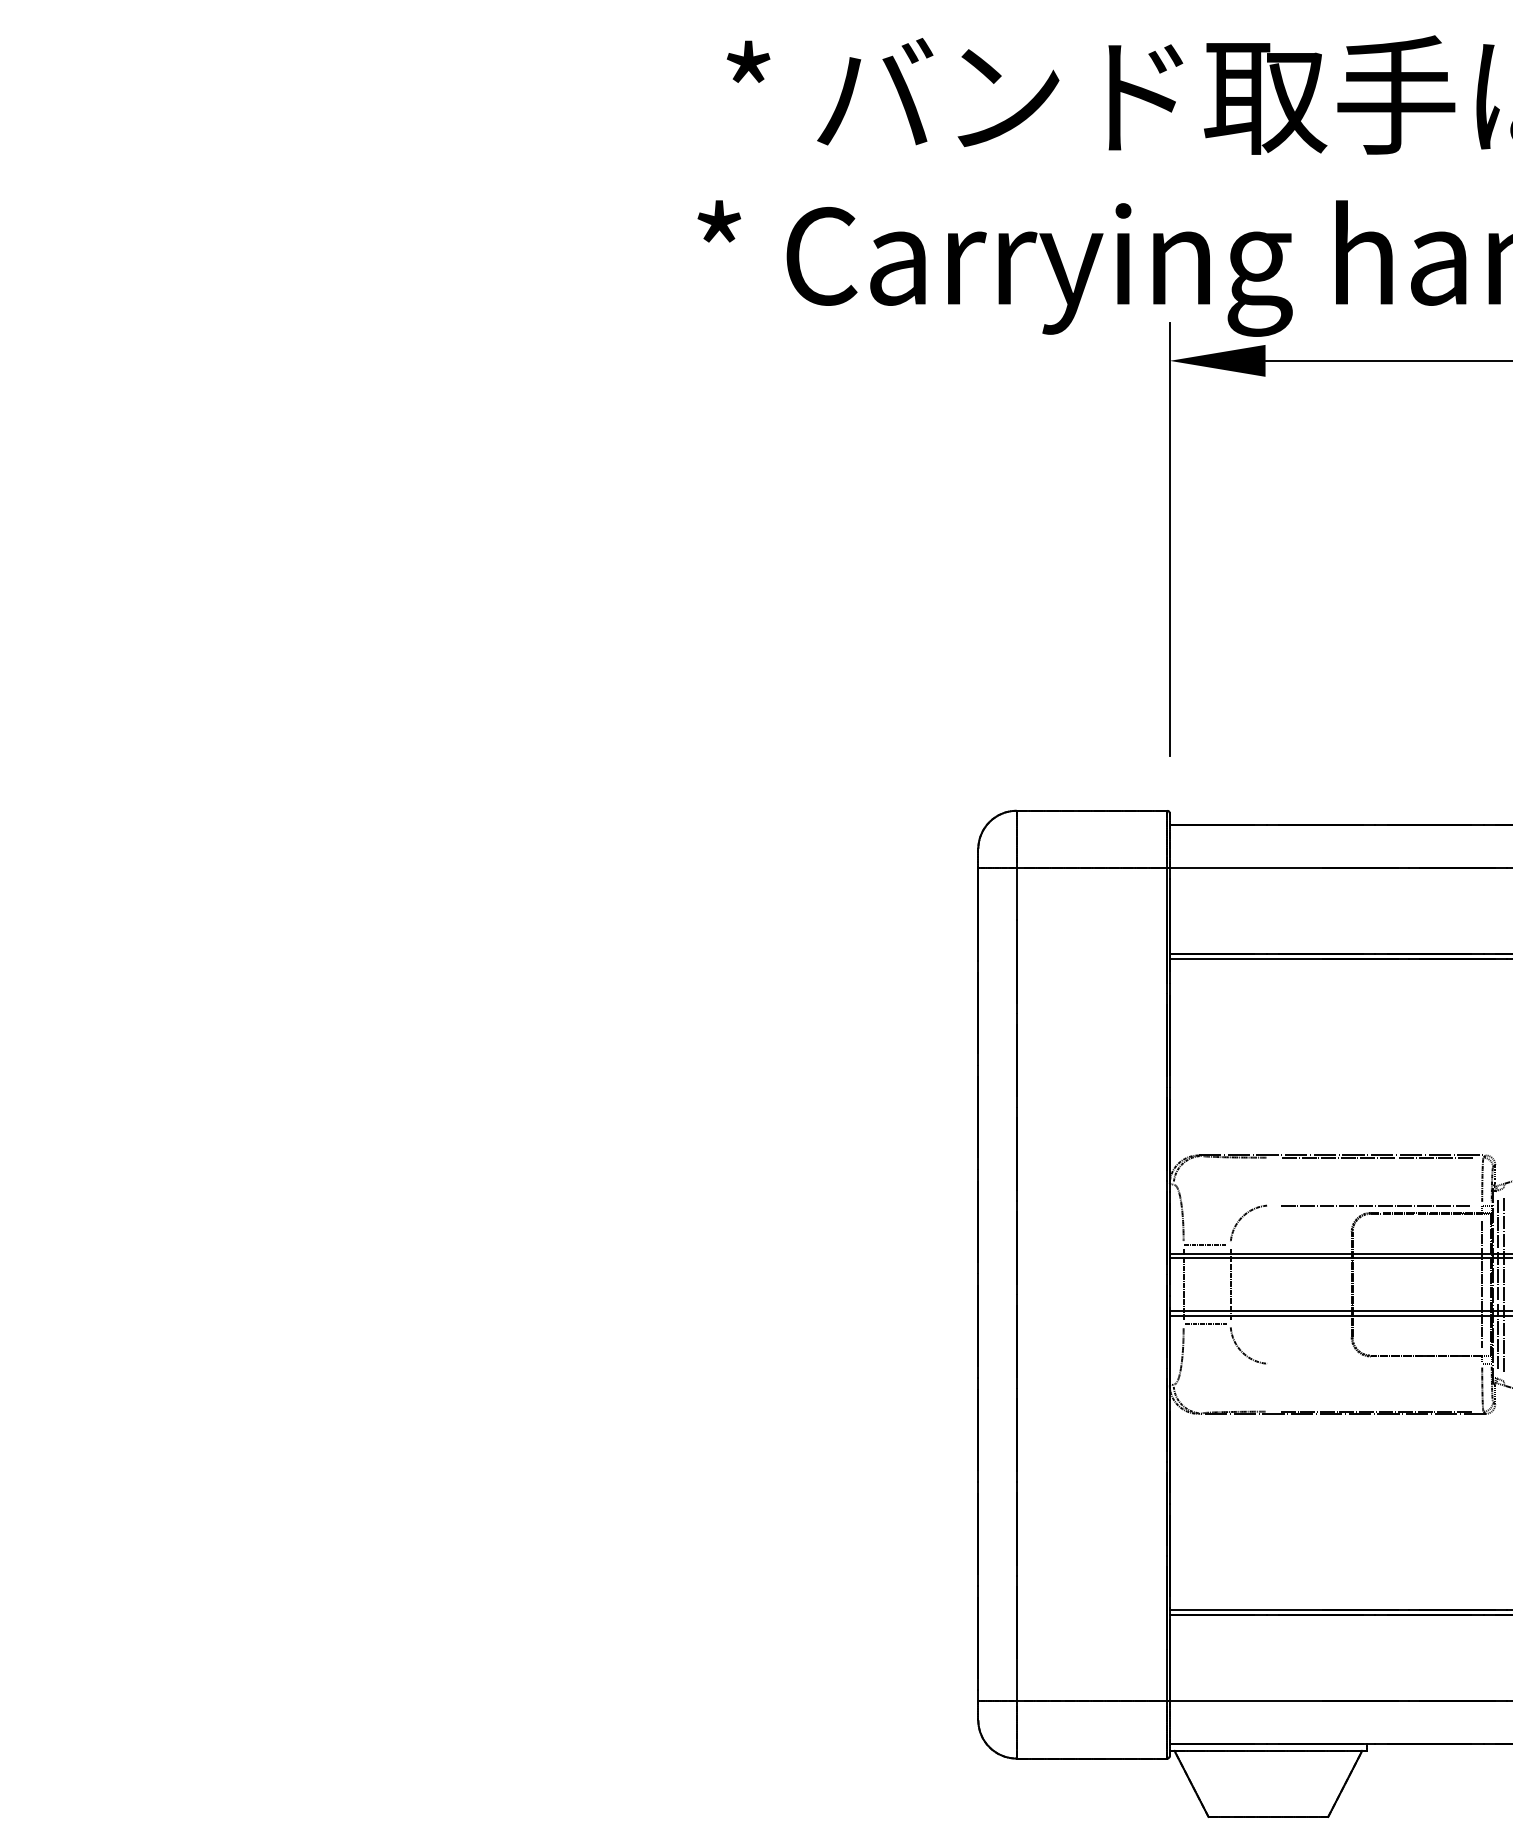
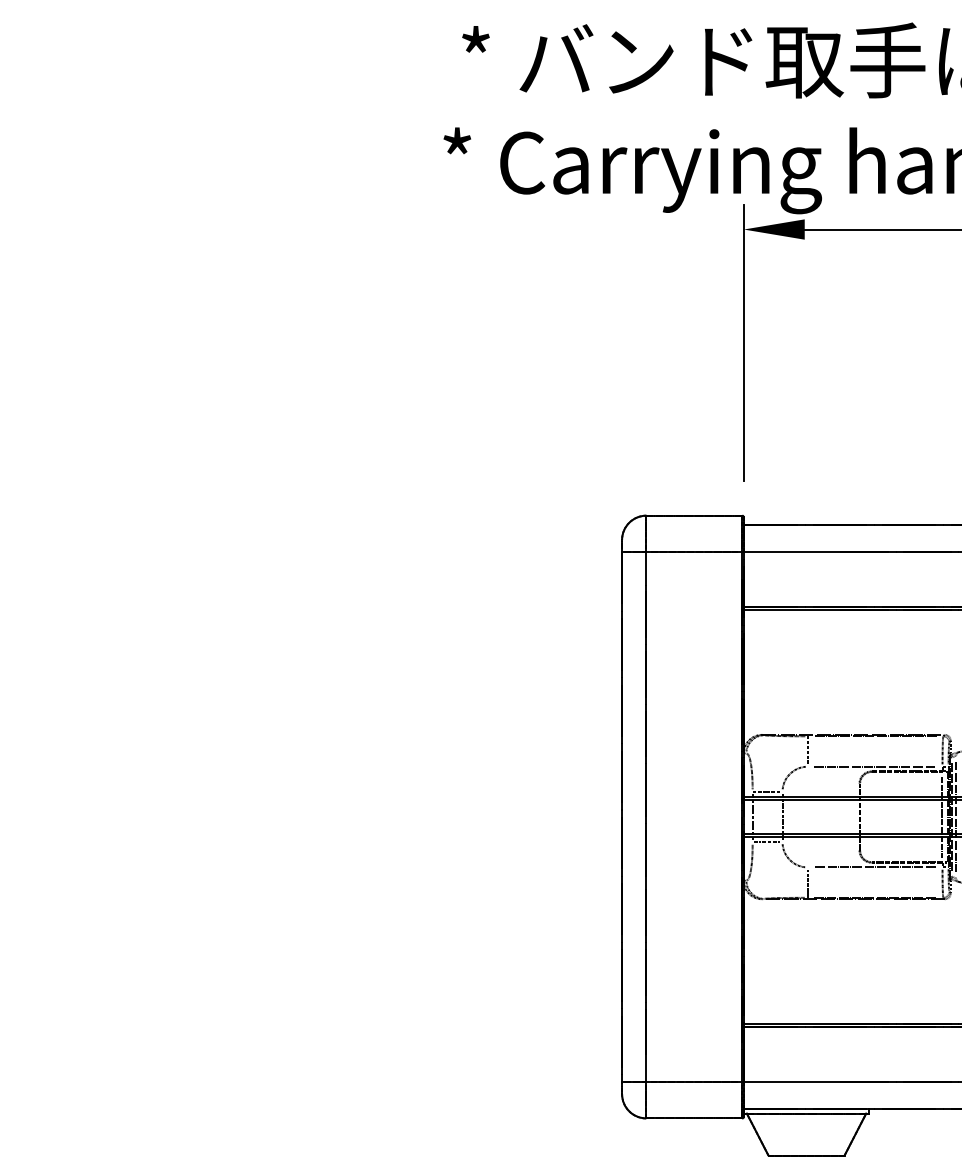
line: (1269, 1180) -> (807, 750), added
line: (1375, 1363) -> (874, 867), added
line: (1269, 1389) -> (807, 883), added

